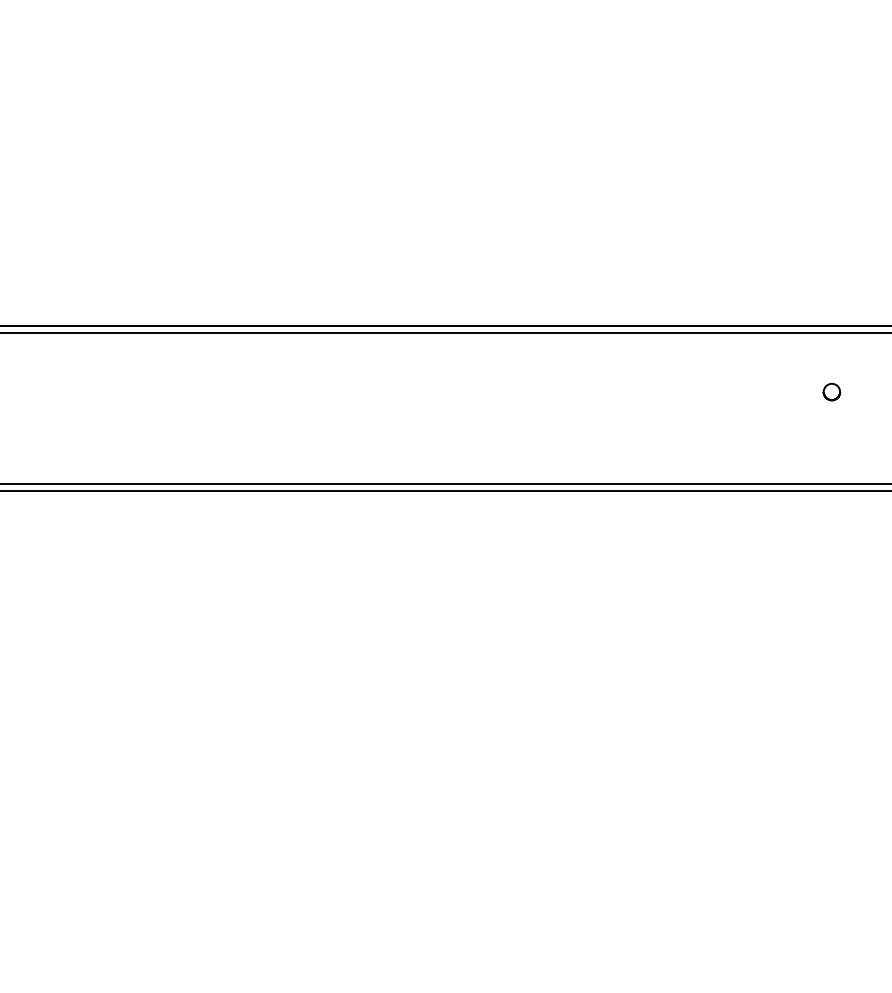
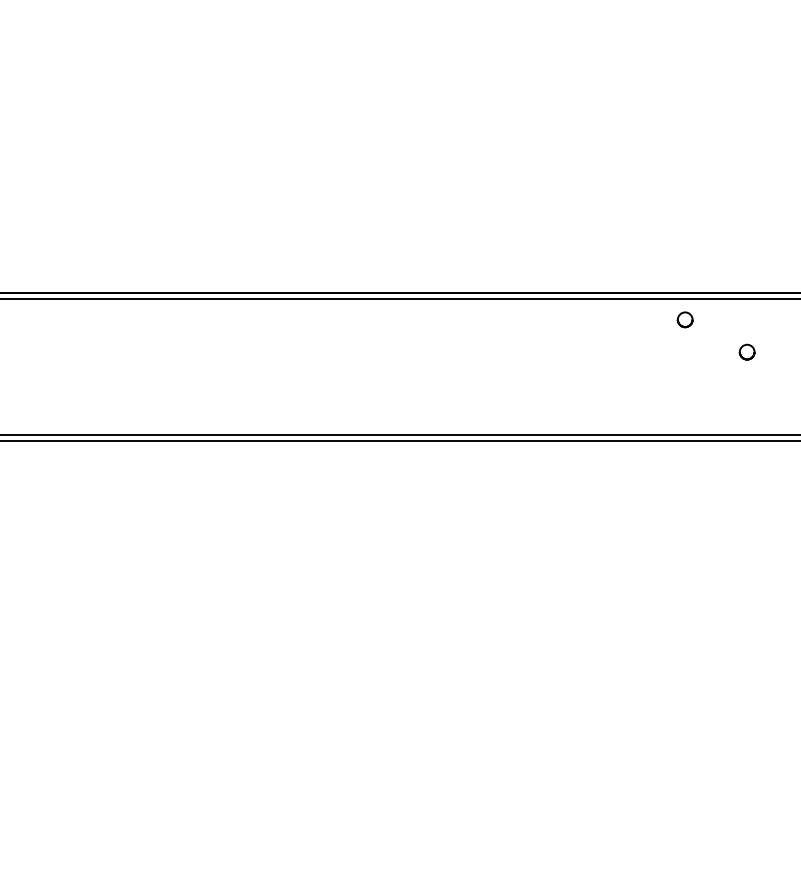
part: (762, 355) -> (684, 319), added

